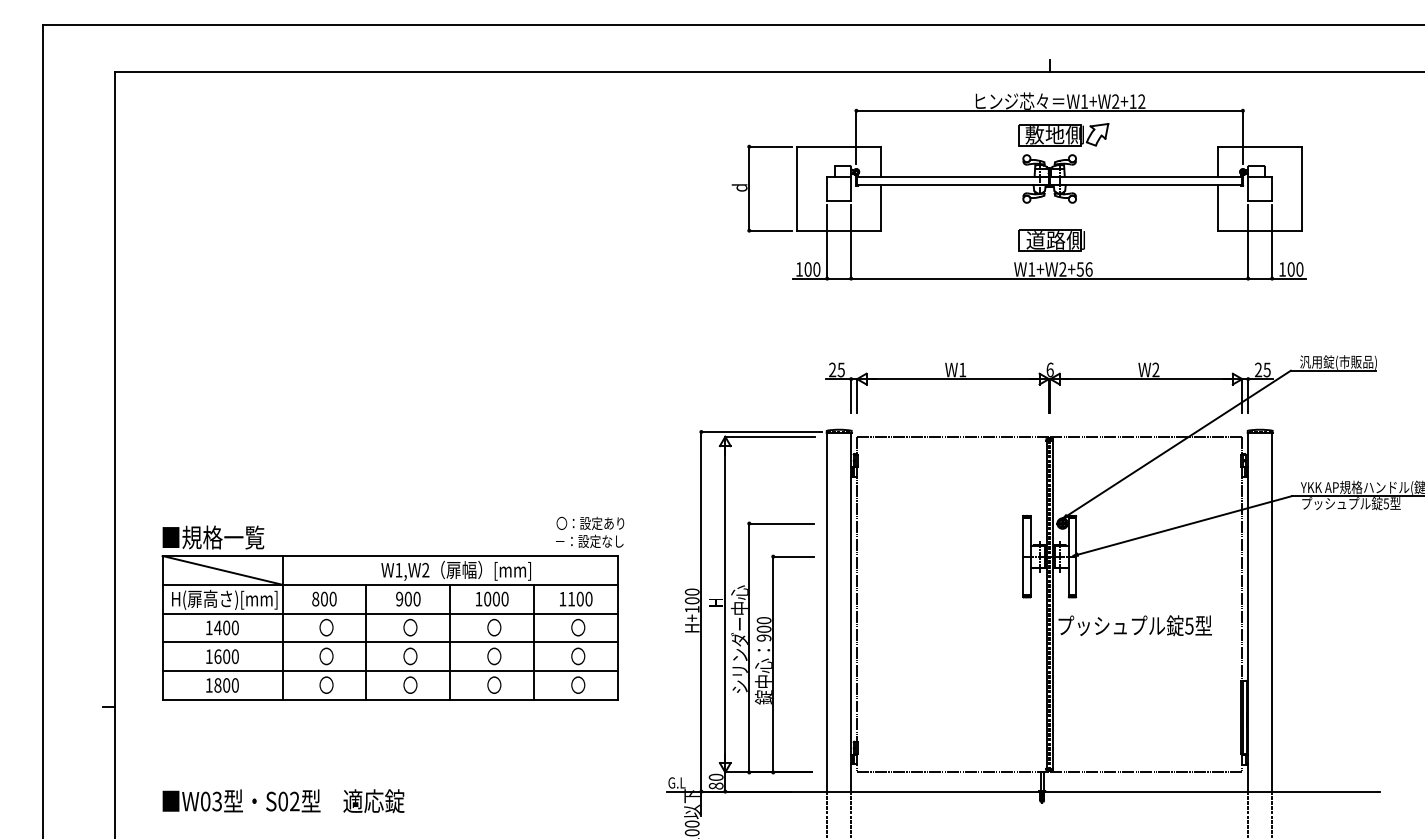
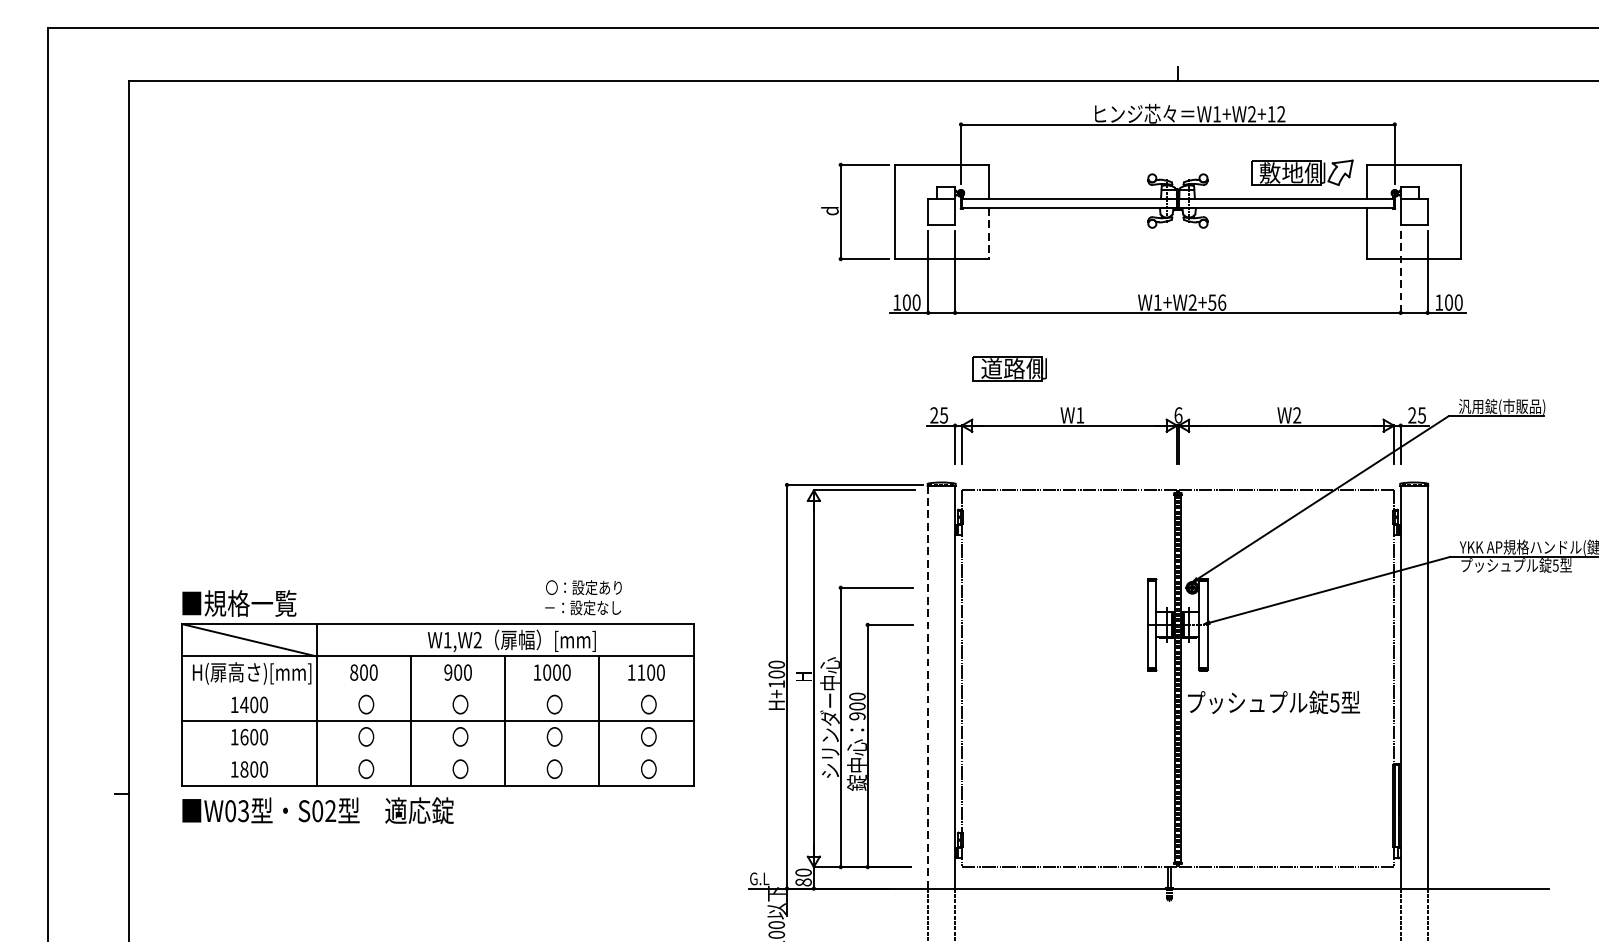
part: (1063, 134) -> (1302, 172), moved
line: (881, 207) -> (989, 233), solid -> dashed
part: (1051, 240) -> (1009, 368), moved
line: (1248, 242) -> (1401, 272), solid -> dashed
text: (590, 531) -> (584, 596), moved
line: (827, 611) -> (928, 686), solid -> dashed
line: (390, 613) -> (438, 688), removed
line: (390, 671) -> (438, 753), removed
text: (283, 801) -> (318, 811), moved

